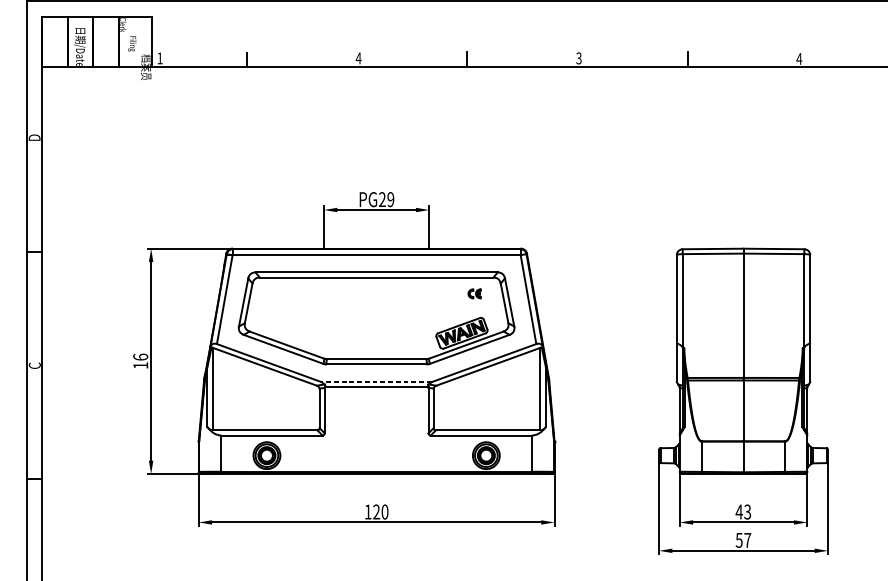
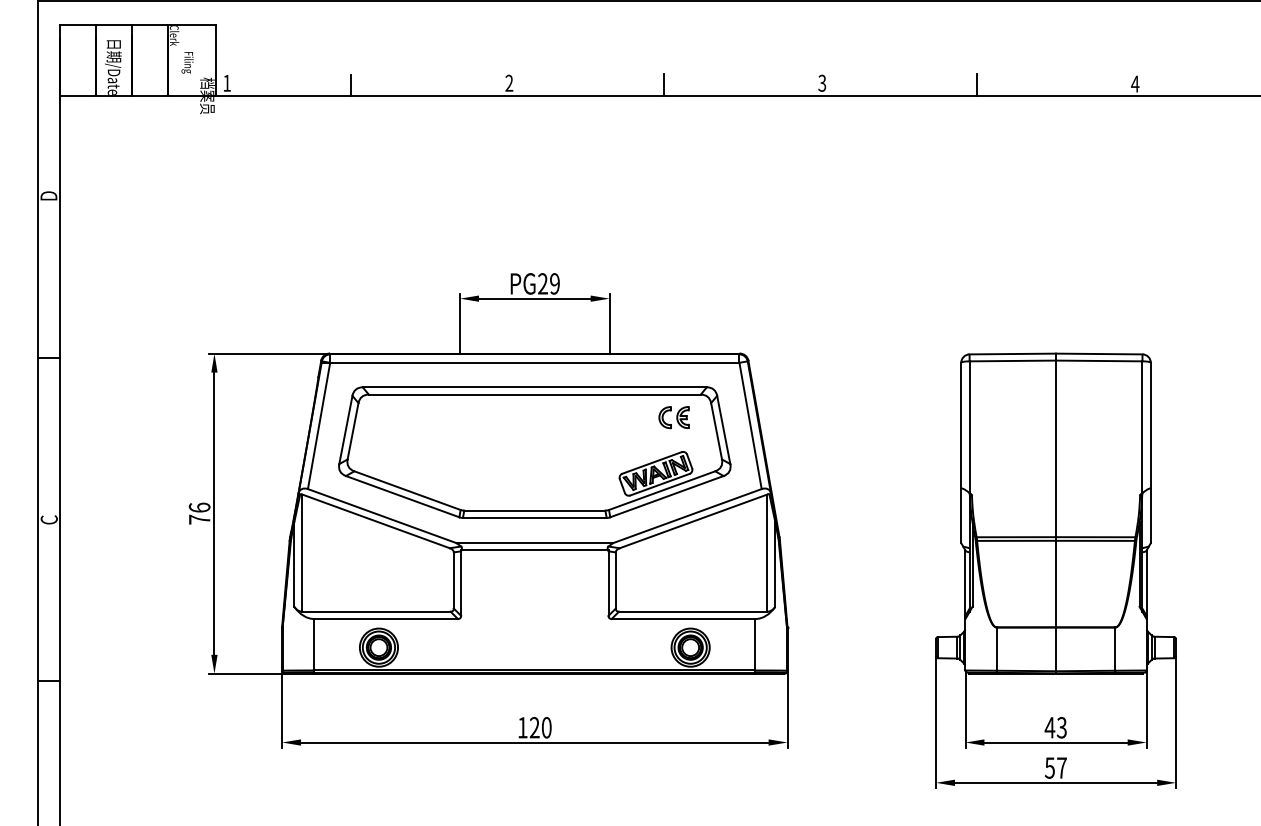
text: (358, 57) -> (509, 82), 4 -> 2
part: (474, 293) -> (673, 417), size x1.67
text: (140, 365) -> (199, 519), 16 -> 76
line: (376, 382) -> (534, 543), dashed -> solid

